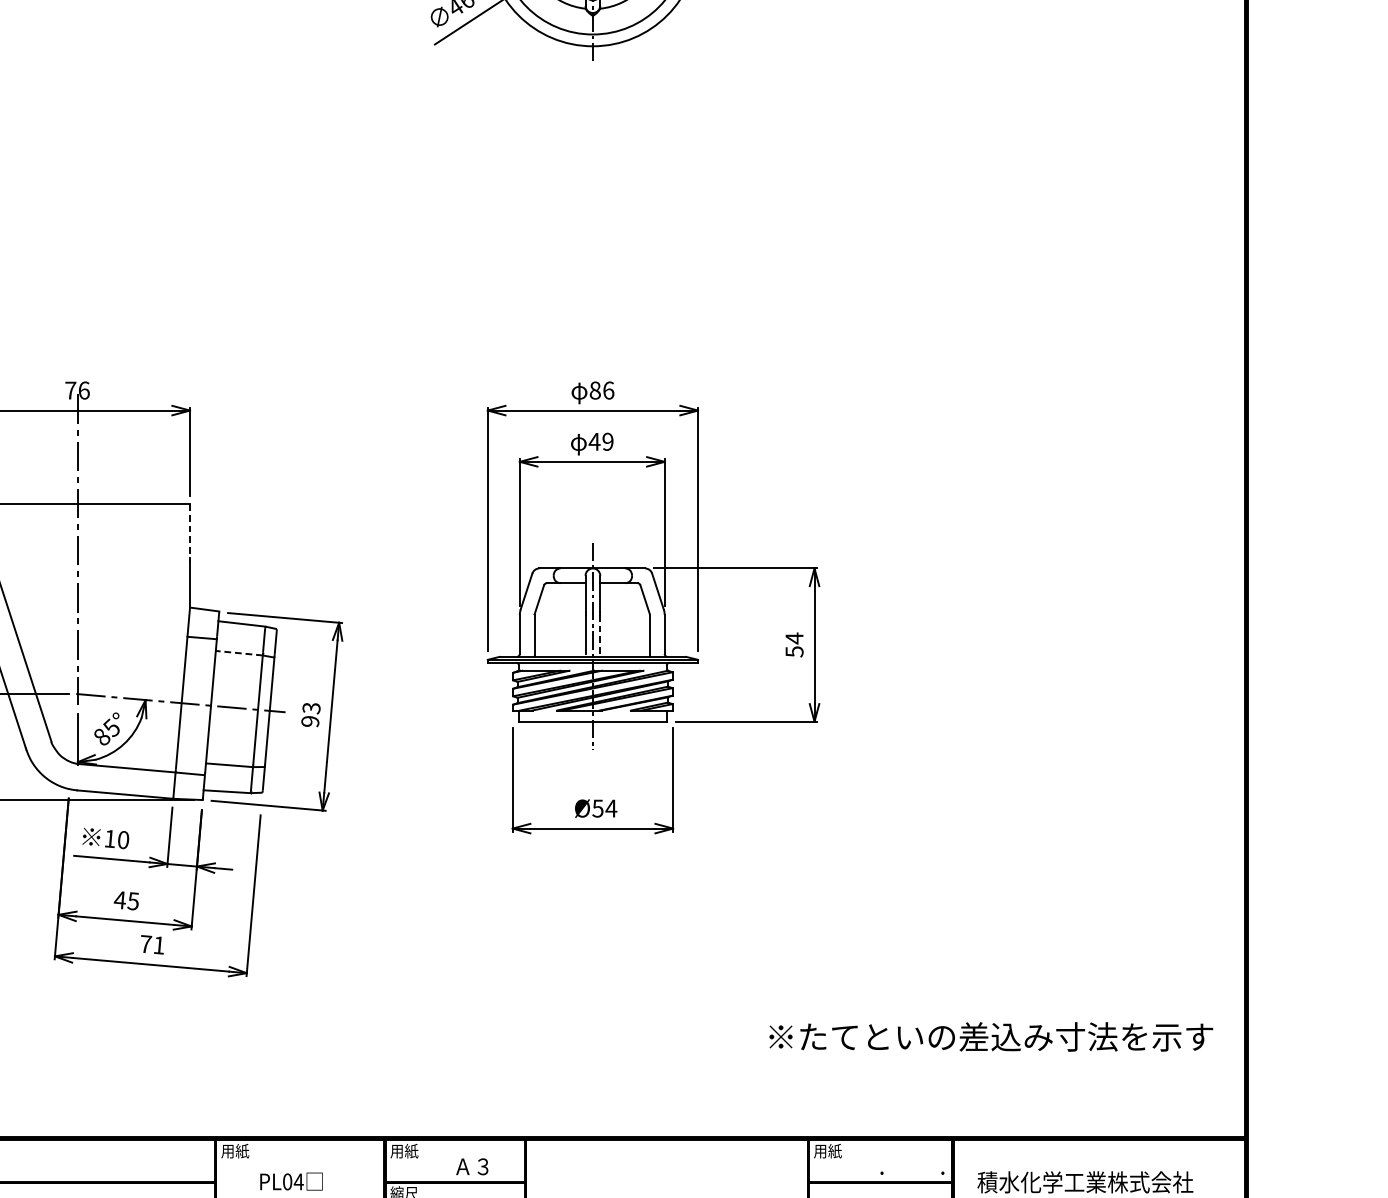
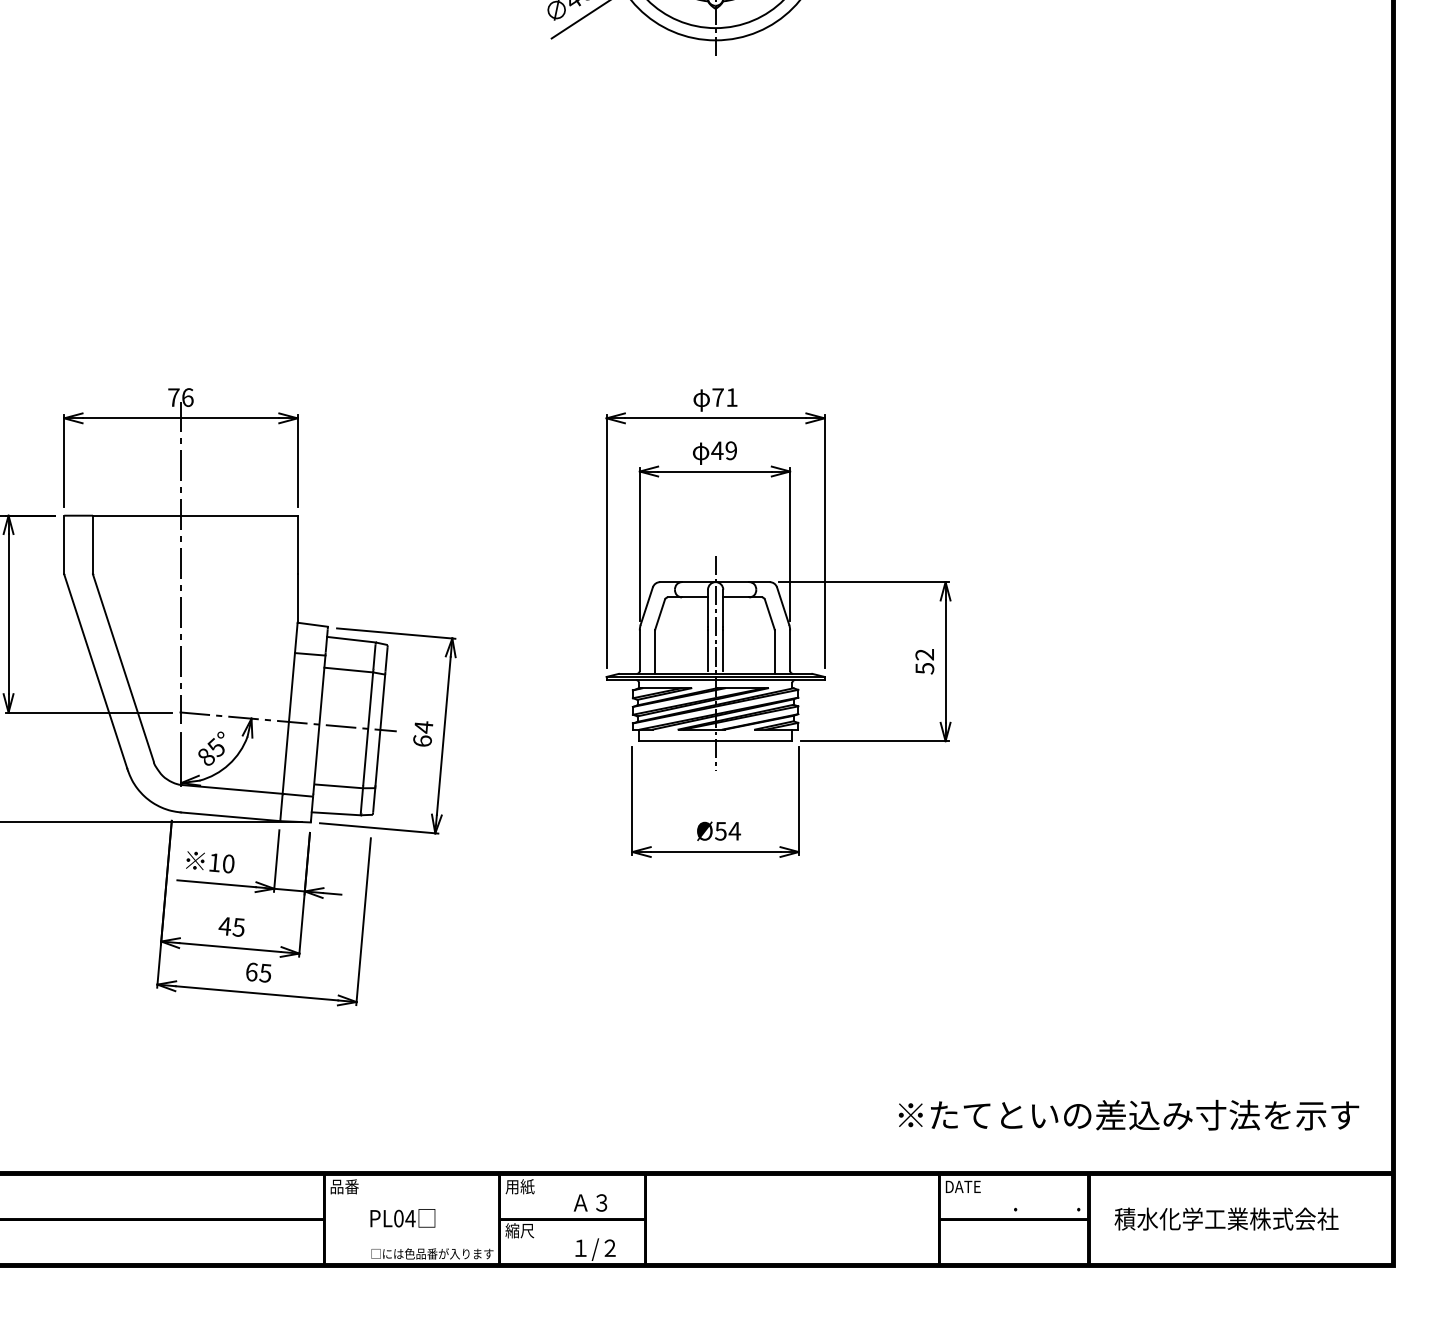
text: (601, 390) -> (724, 397), 86 -> 71
line: (189, 533) -> (297, 545), dashed -> solid
line: (600, 635) -> (723, 651), dashed -> solid
text: (794, 638) -> (924, 654), 54 -> 52
line: (239, 653) -> (348, 670), dashed -> solid
text: (311, 714) -> (423, 733), 93 -> 64
text: (152, 944) -> (258, 972), 71 -> 65
text: (990, 1036) -> (1128, 1114), moved
text: (235, 1150) -> (344, 1186), 用紙 -> 品番
text: (830, 1150) -> (962, 1186), 用紙 -> DATE

